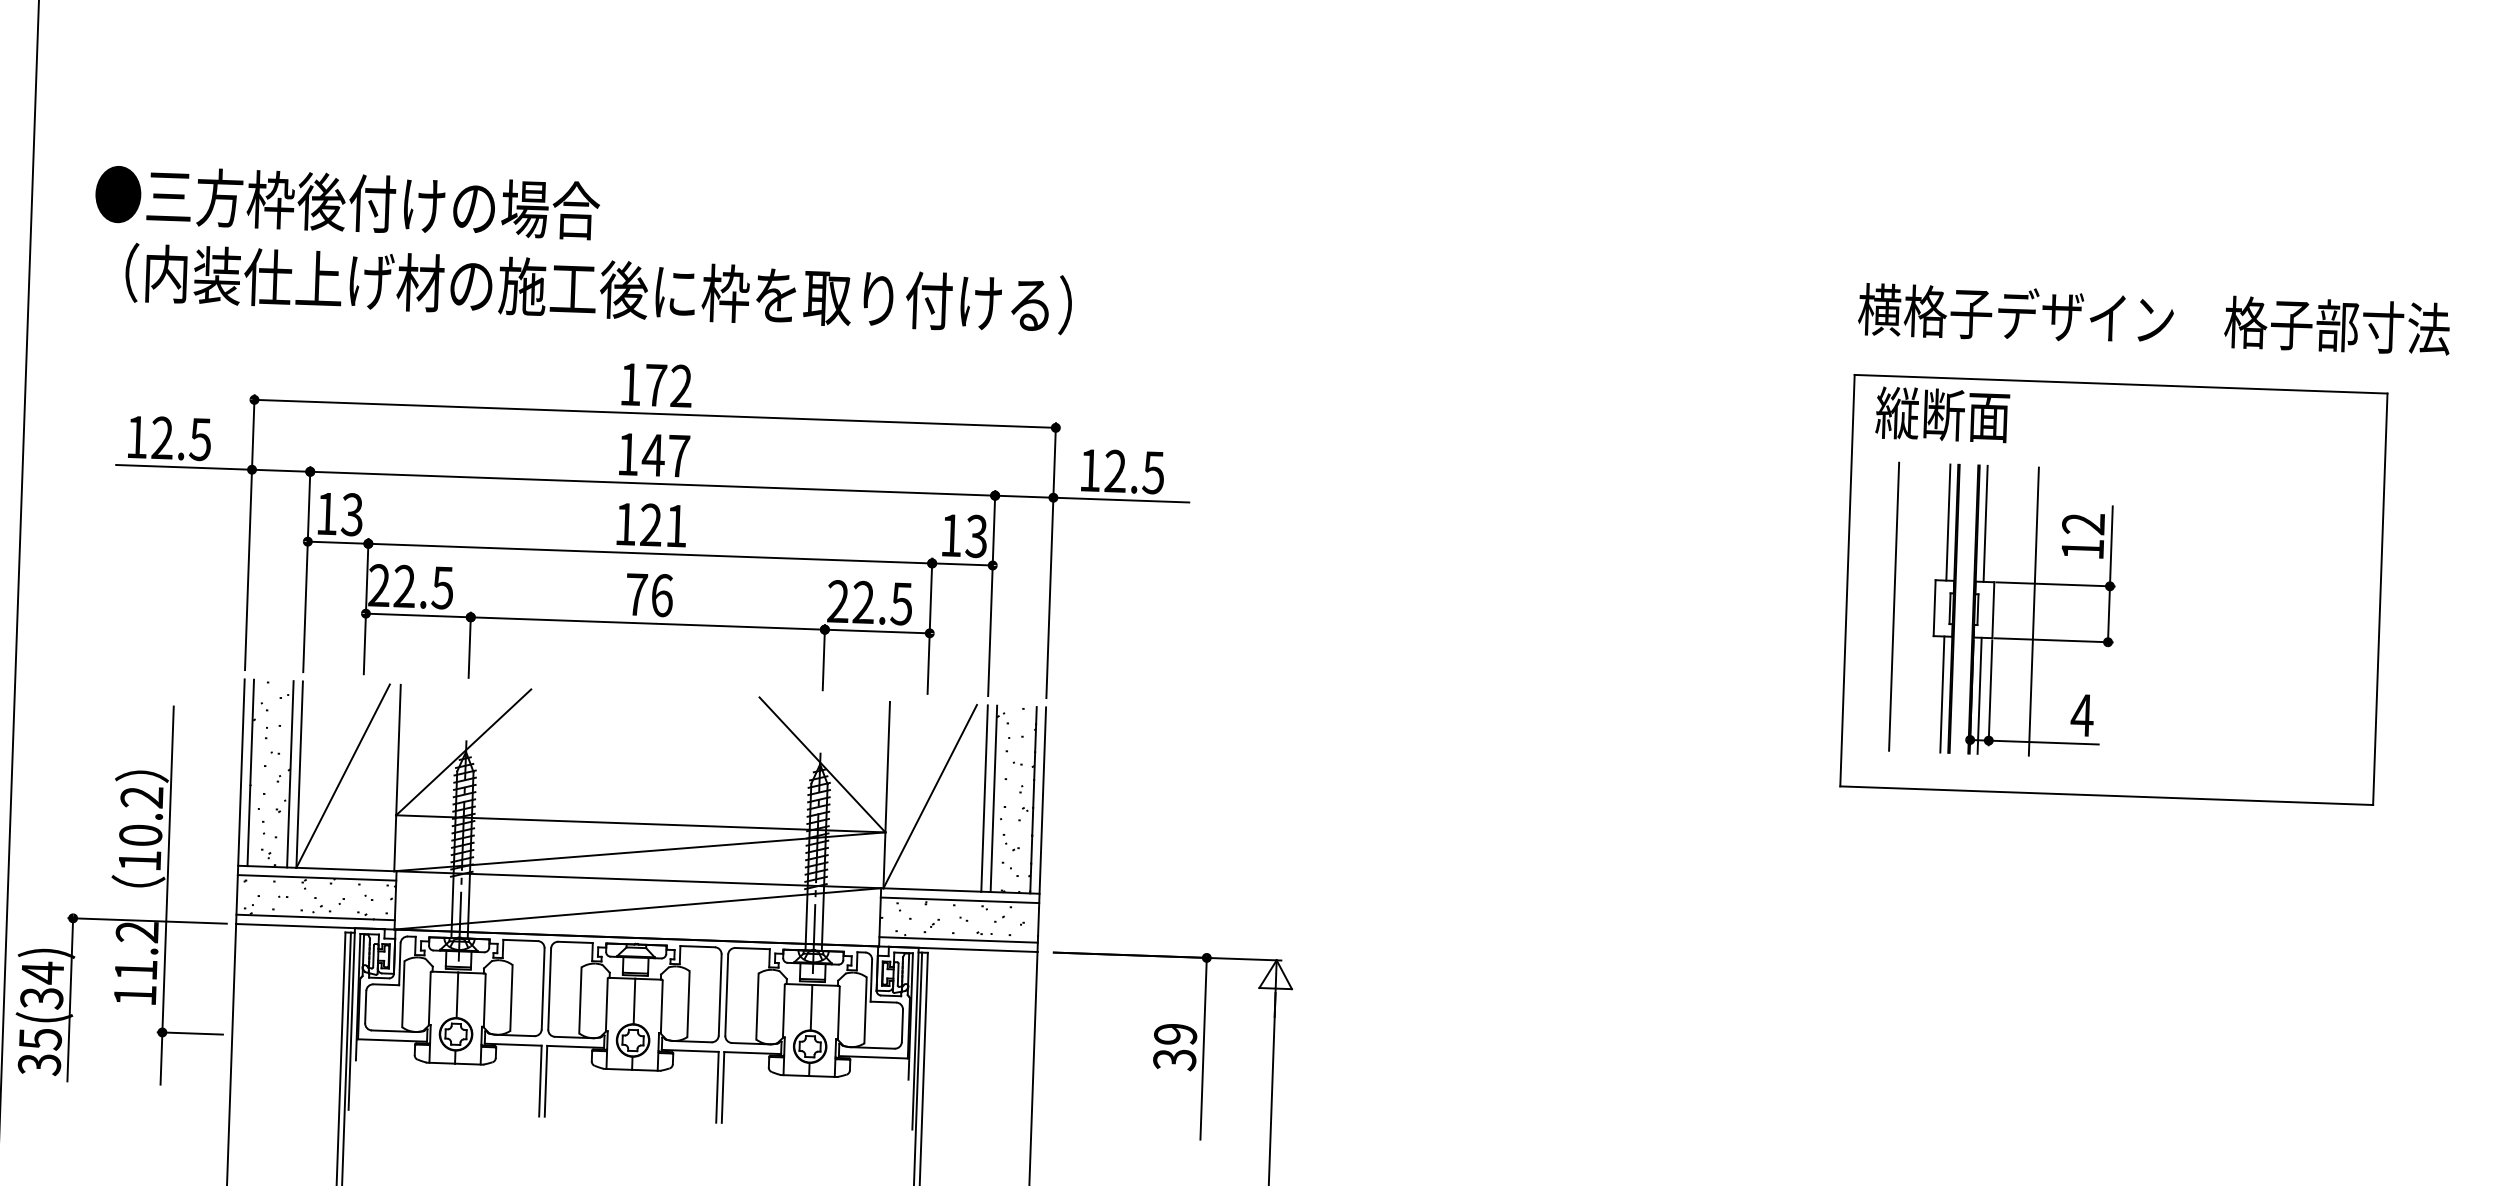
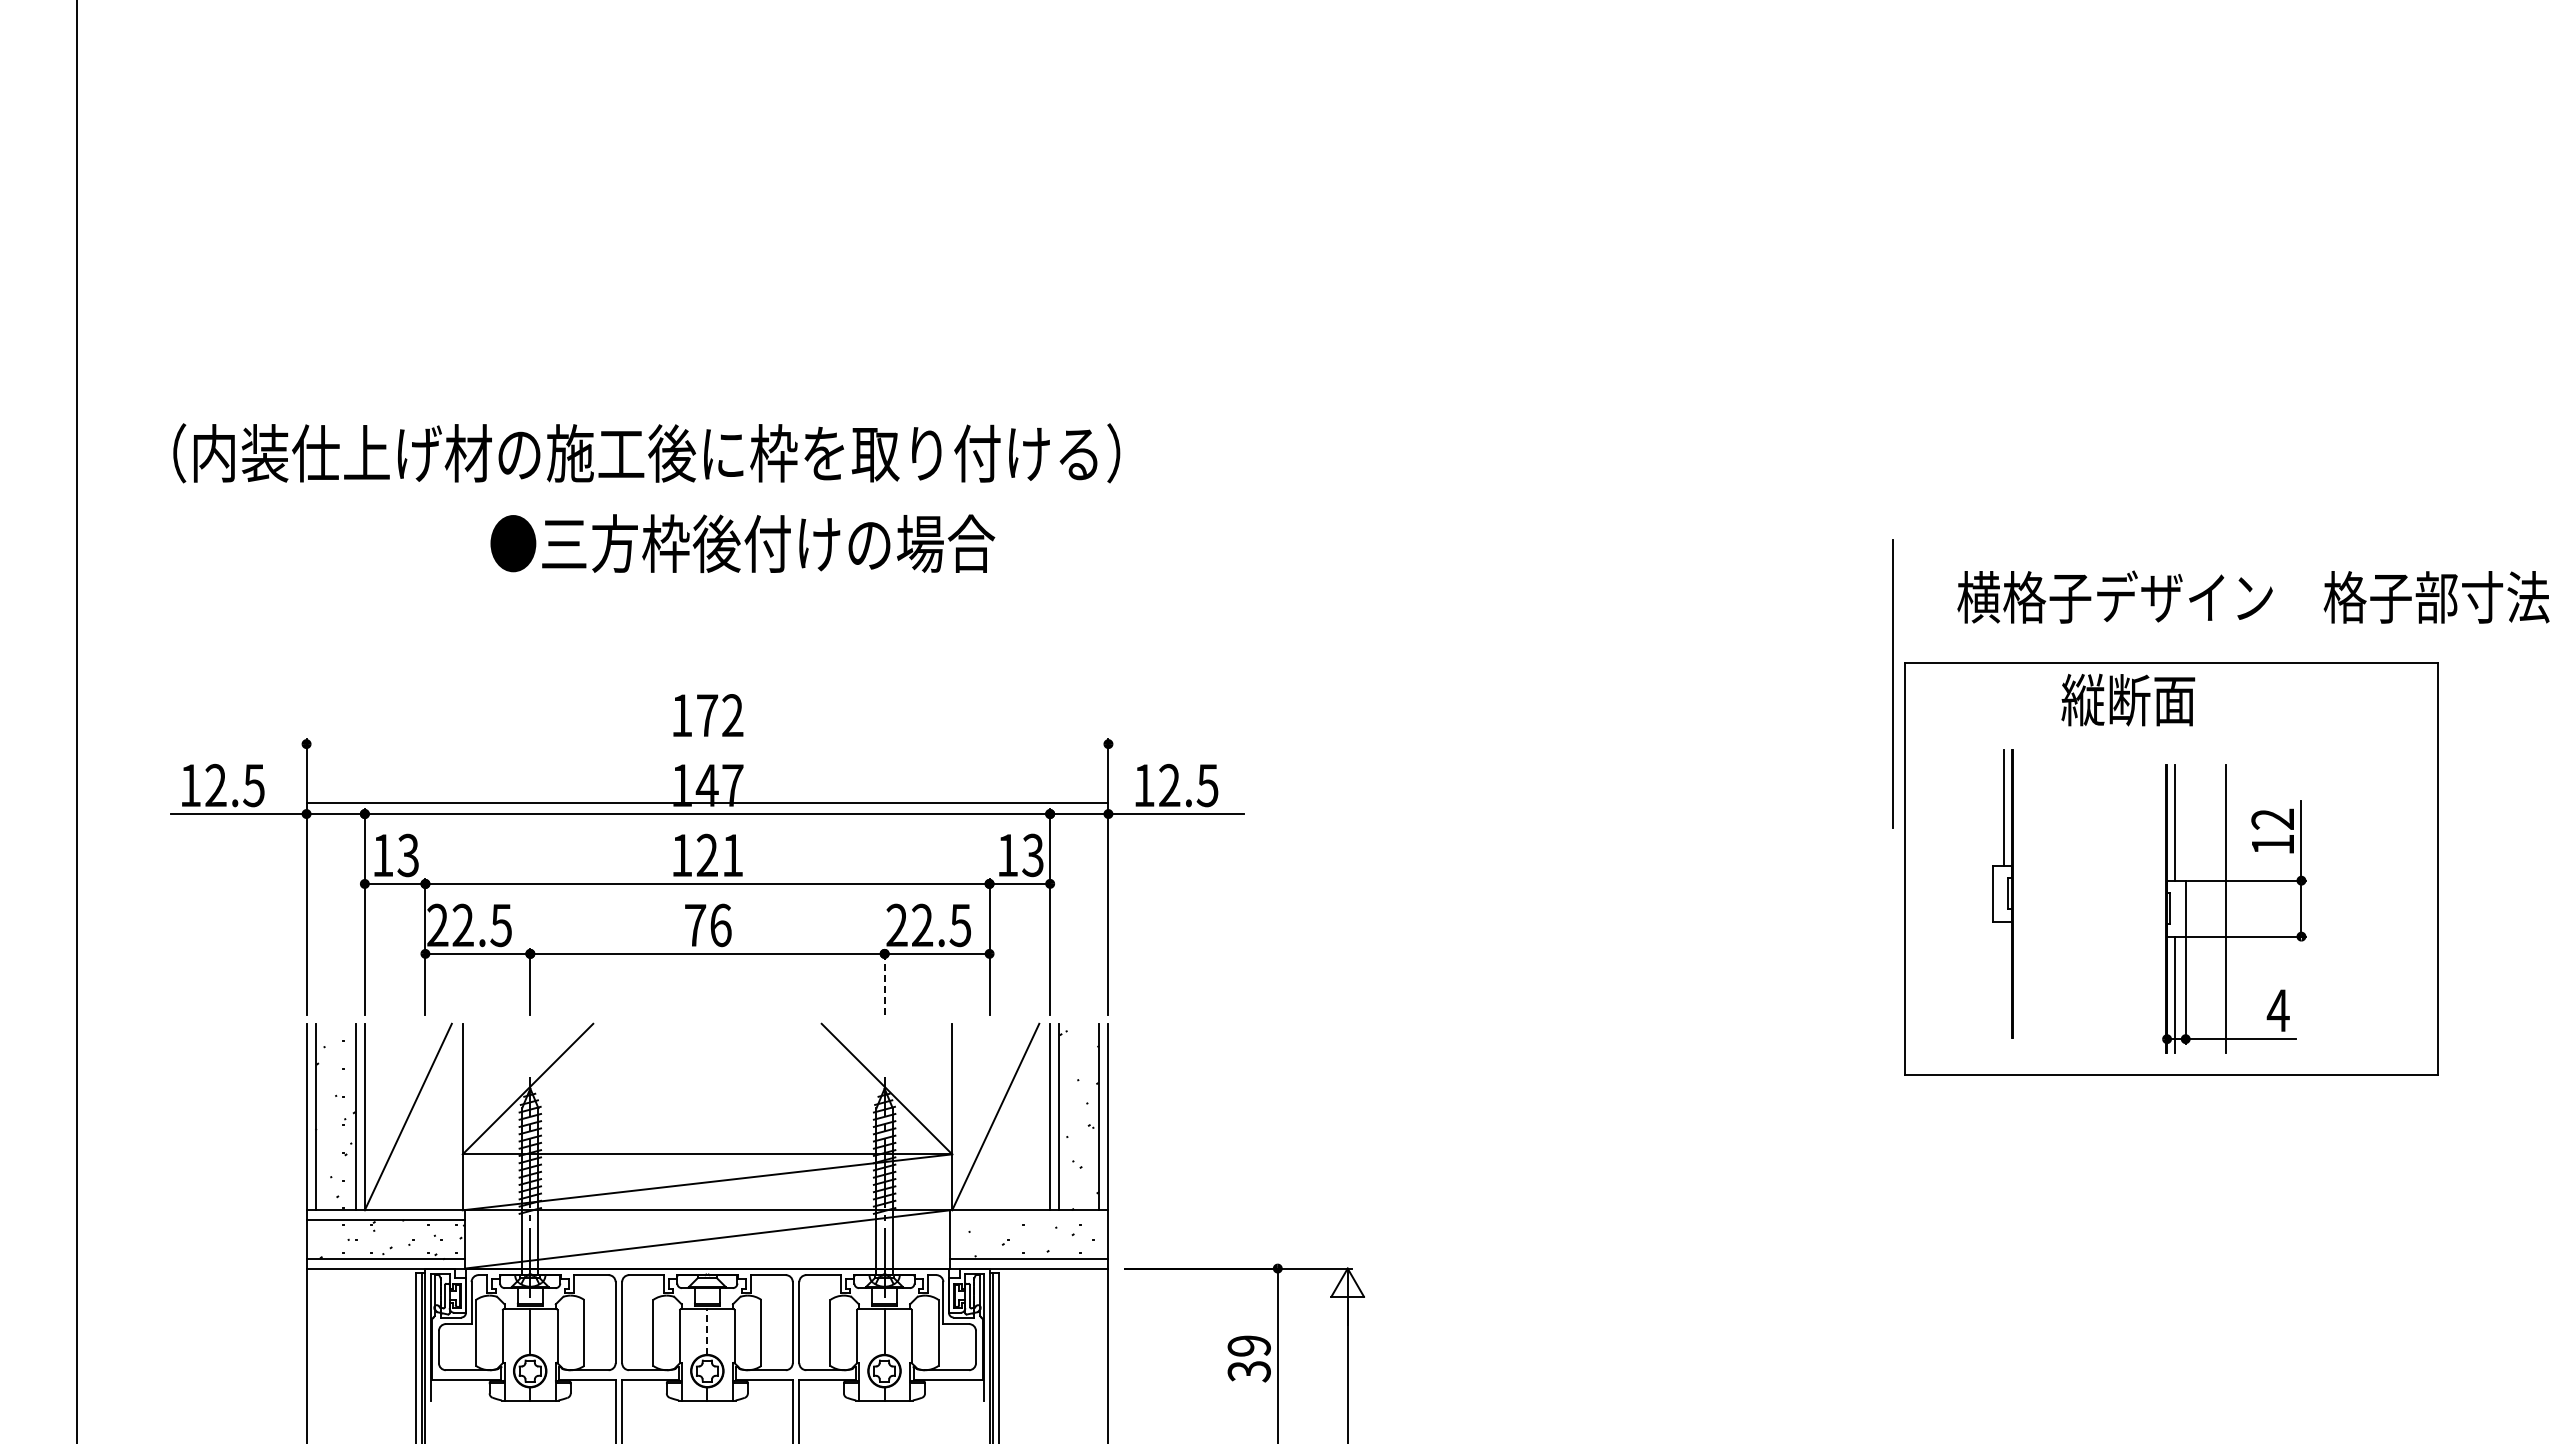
text: (347, 202) -> (742, 543), moved
text: (598, 289) -> (646, 453), moved
text: (2154, 318) -> (2253, 596), moved
line: (655, 414) -> (707, 803), moved
text: (1942, 414) -> (2128, 699), moved
line: (1893, 606) -> (1892, 683), moved
part: (2042, 611) -> (2234, 908), moved
line: (823, 657) -> (884, 981), solid -> dashed
line: (1942, 694) -> (2003, 979), removed
part: (127, 886) -> (196, 1234), removed
line: (959, 900) -> (1028, 1219), removed
line: (634, 1001) -> (707, 1332), solid -> dashed

